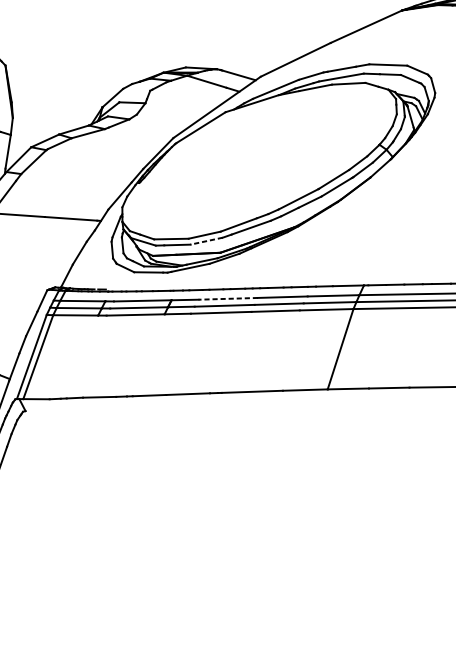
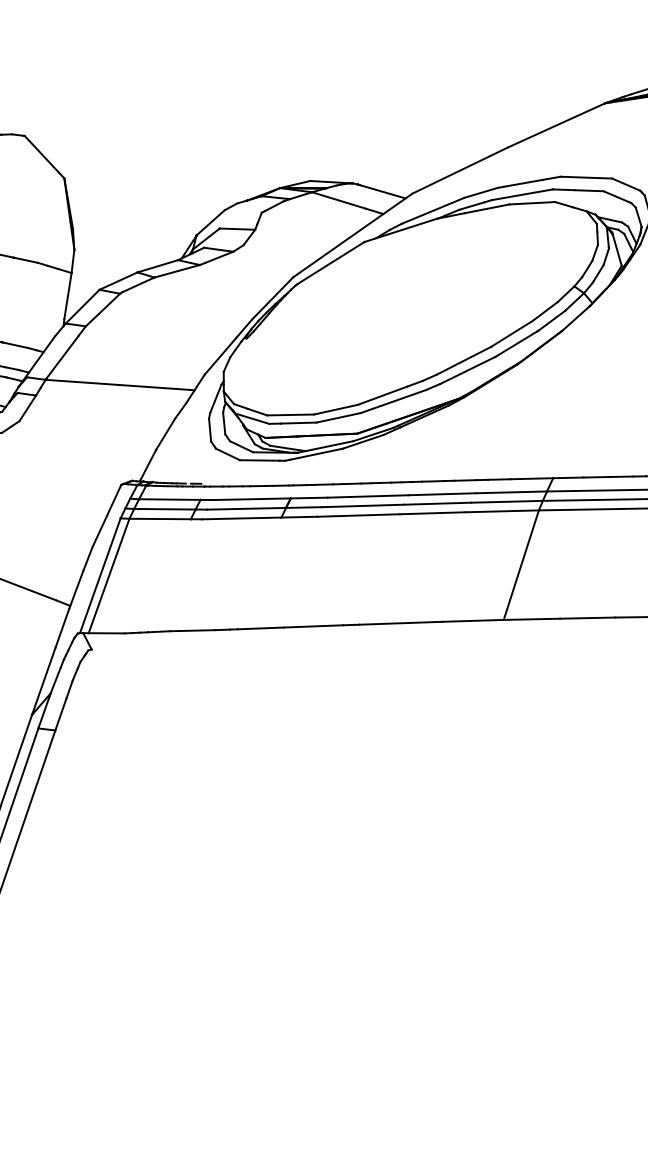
line: (206, 240) -> (338, 417), dashed -> solid
line: (228, 298) -> (368, 496), dashed -> solid

